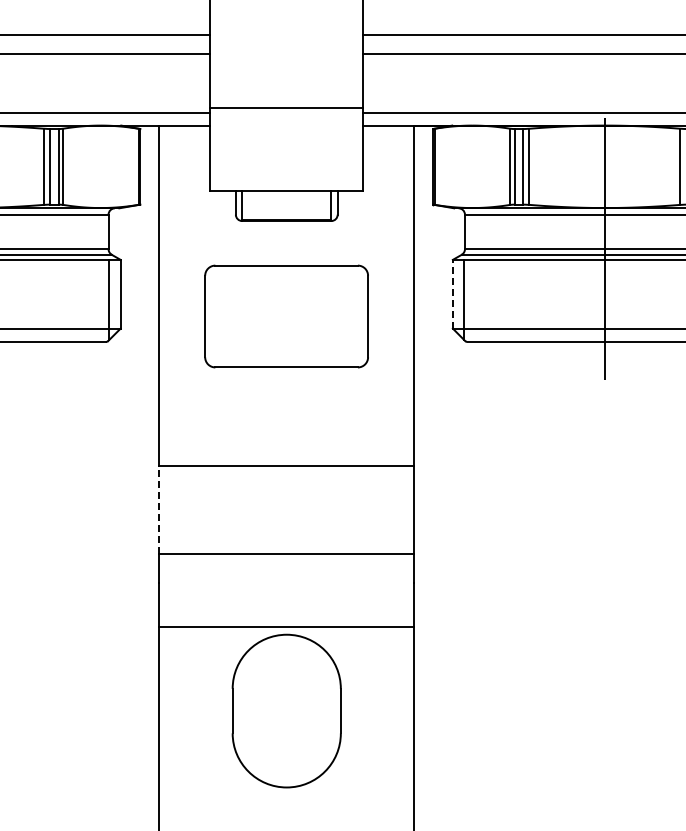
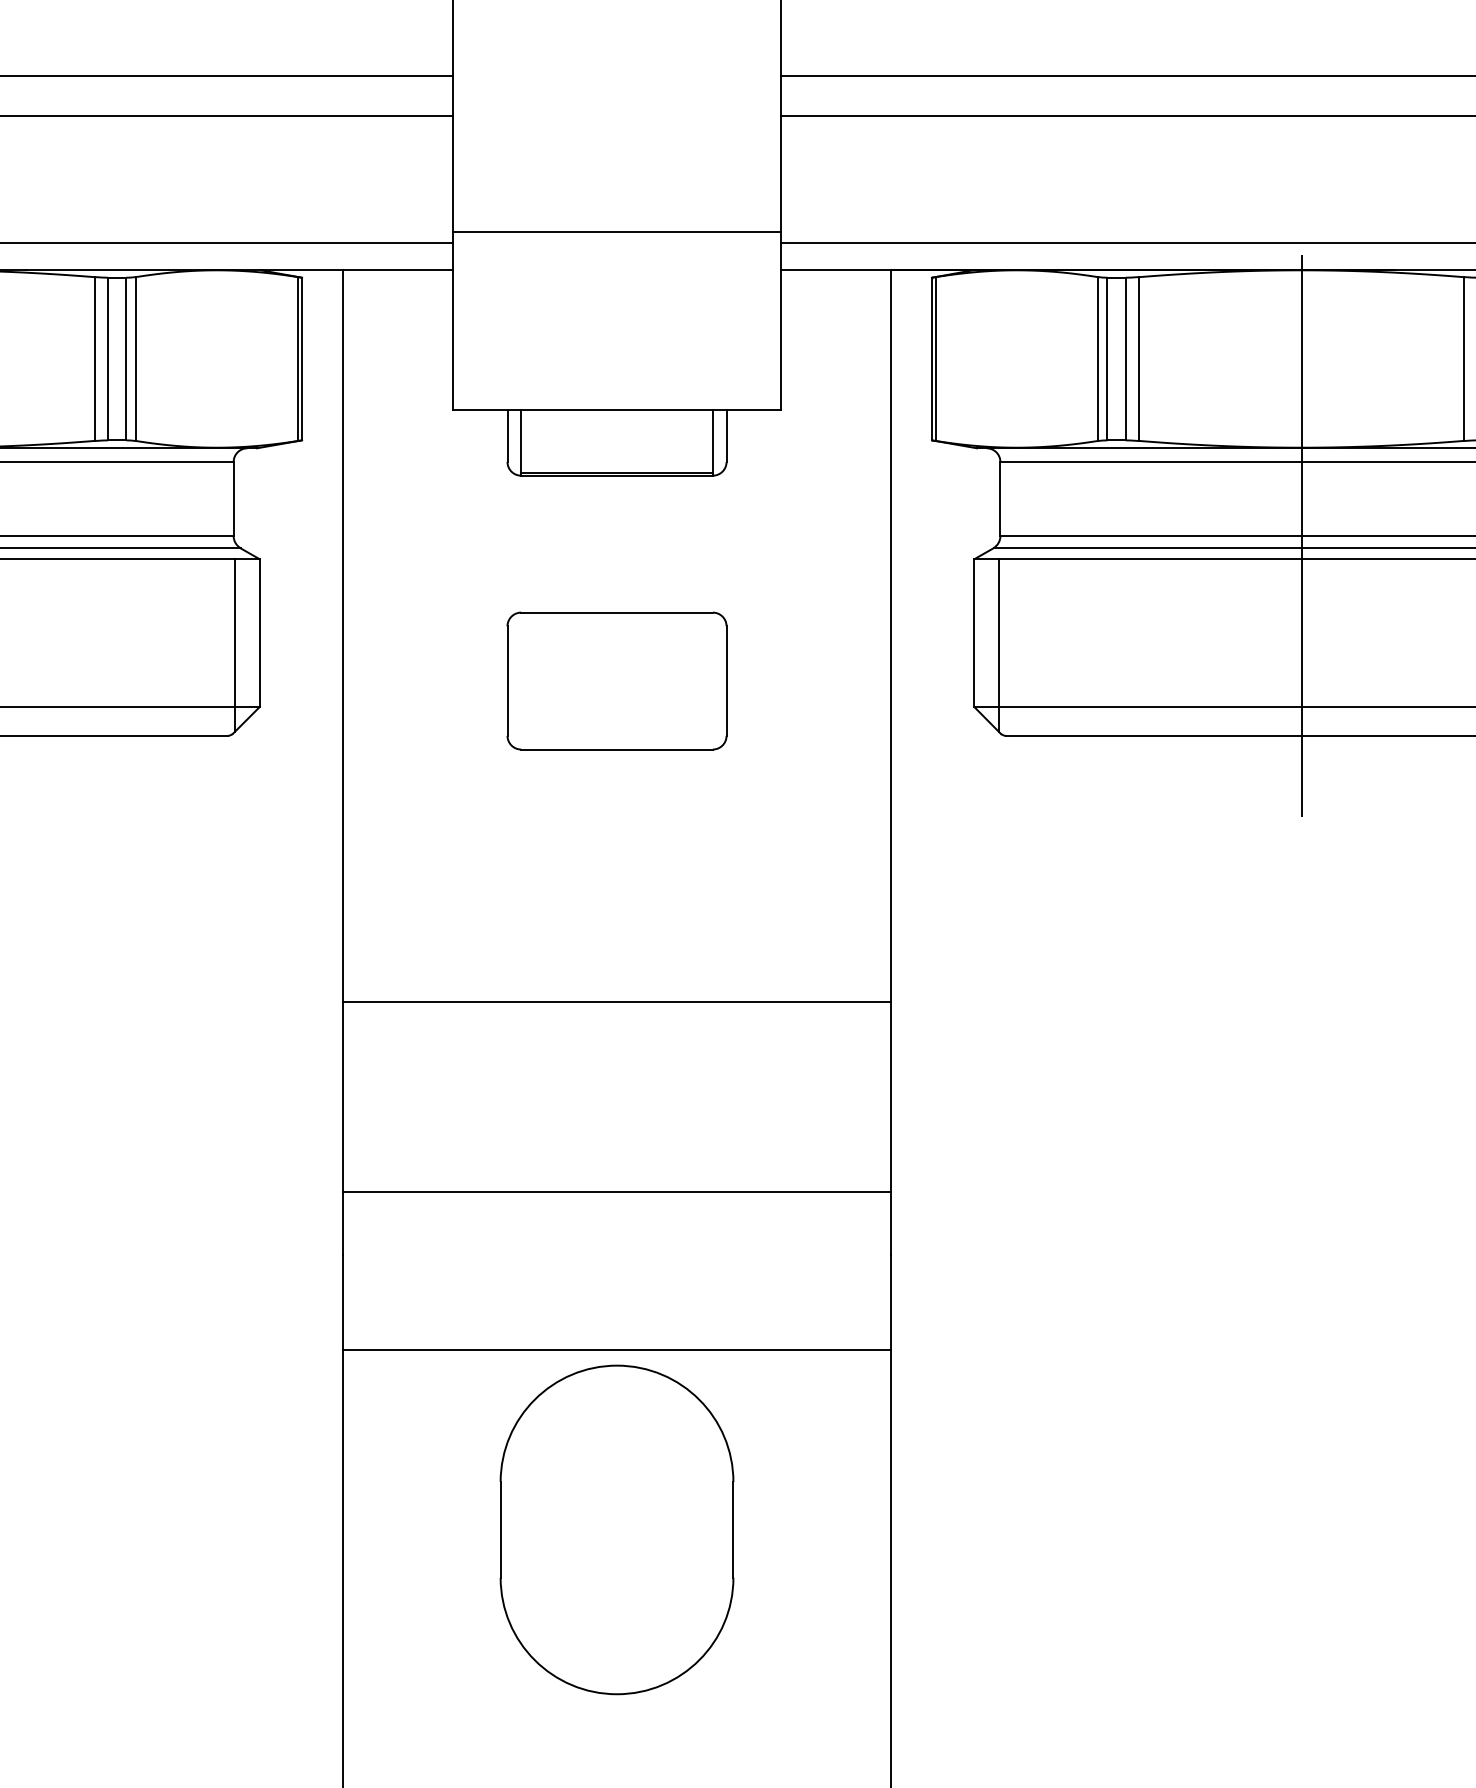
line: (452, 293) -> (973, 631), dashed -> solid
part: (286, 316) -> (616, 681), size x0.62
line: (159, 509) -> (343, 1096), dashed -> solid

